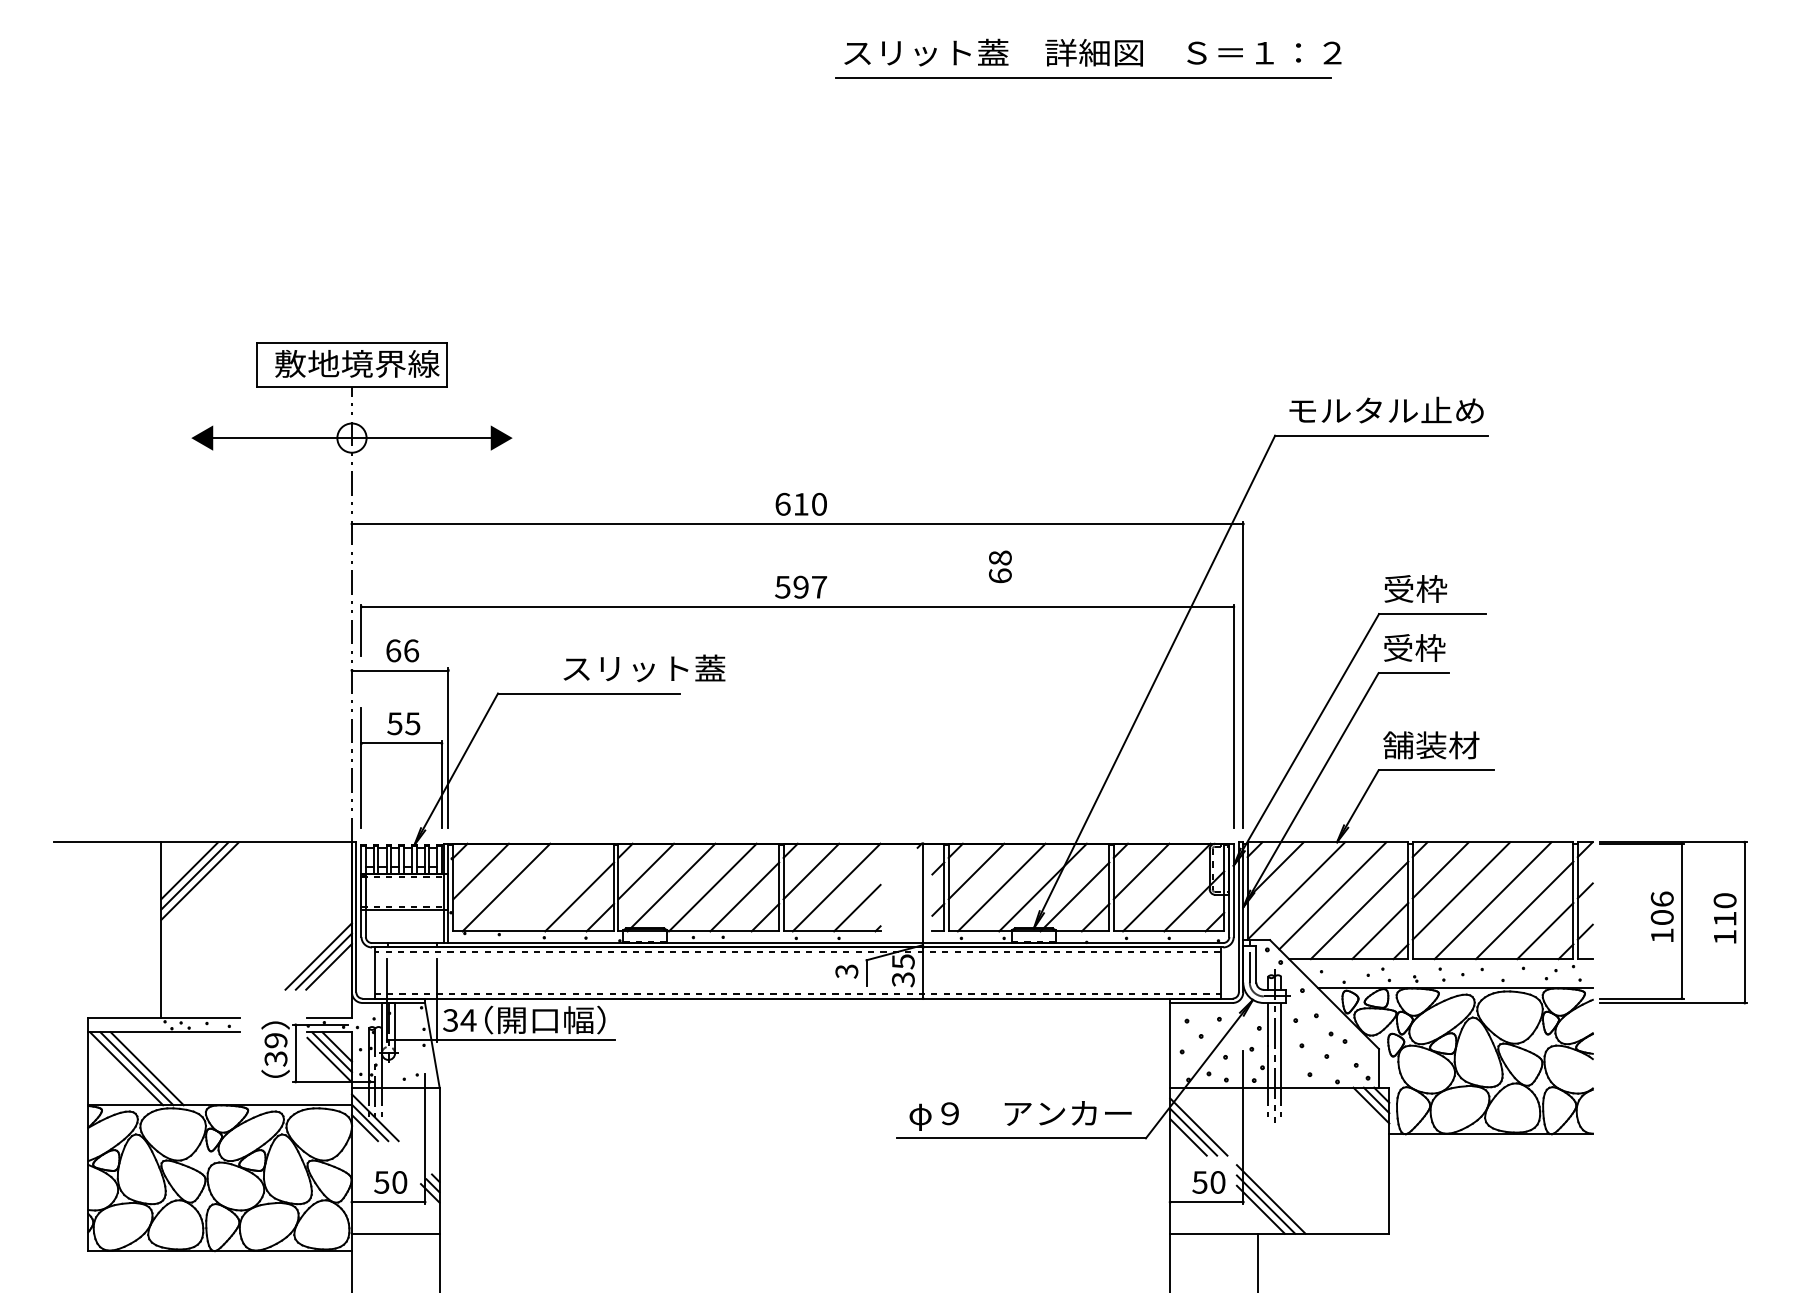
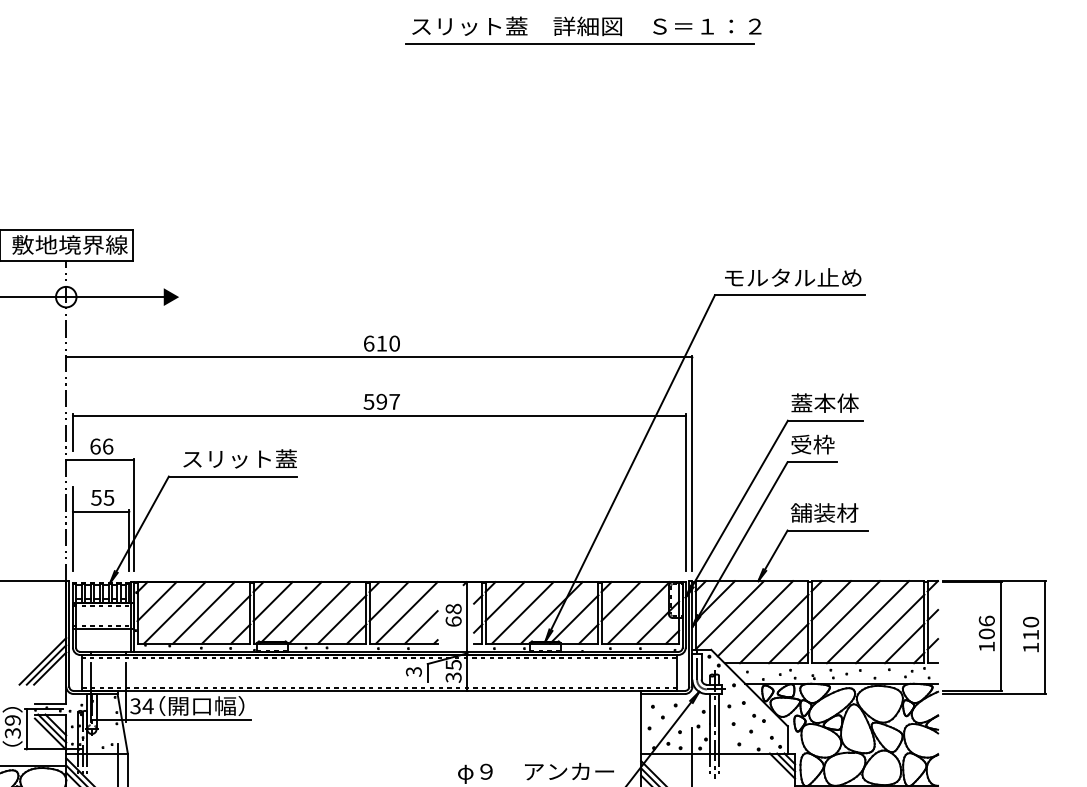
text: (1000, 566) -> (453, 614), moved
text: (1432, 588) -> (825, 402), 受枠 -> 蓋本体
text: (644, 668) -> (240, 459), moved
line: (547, 887) -> (203, 612), added

